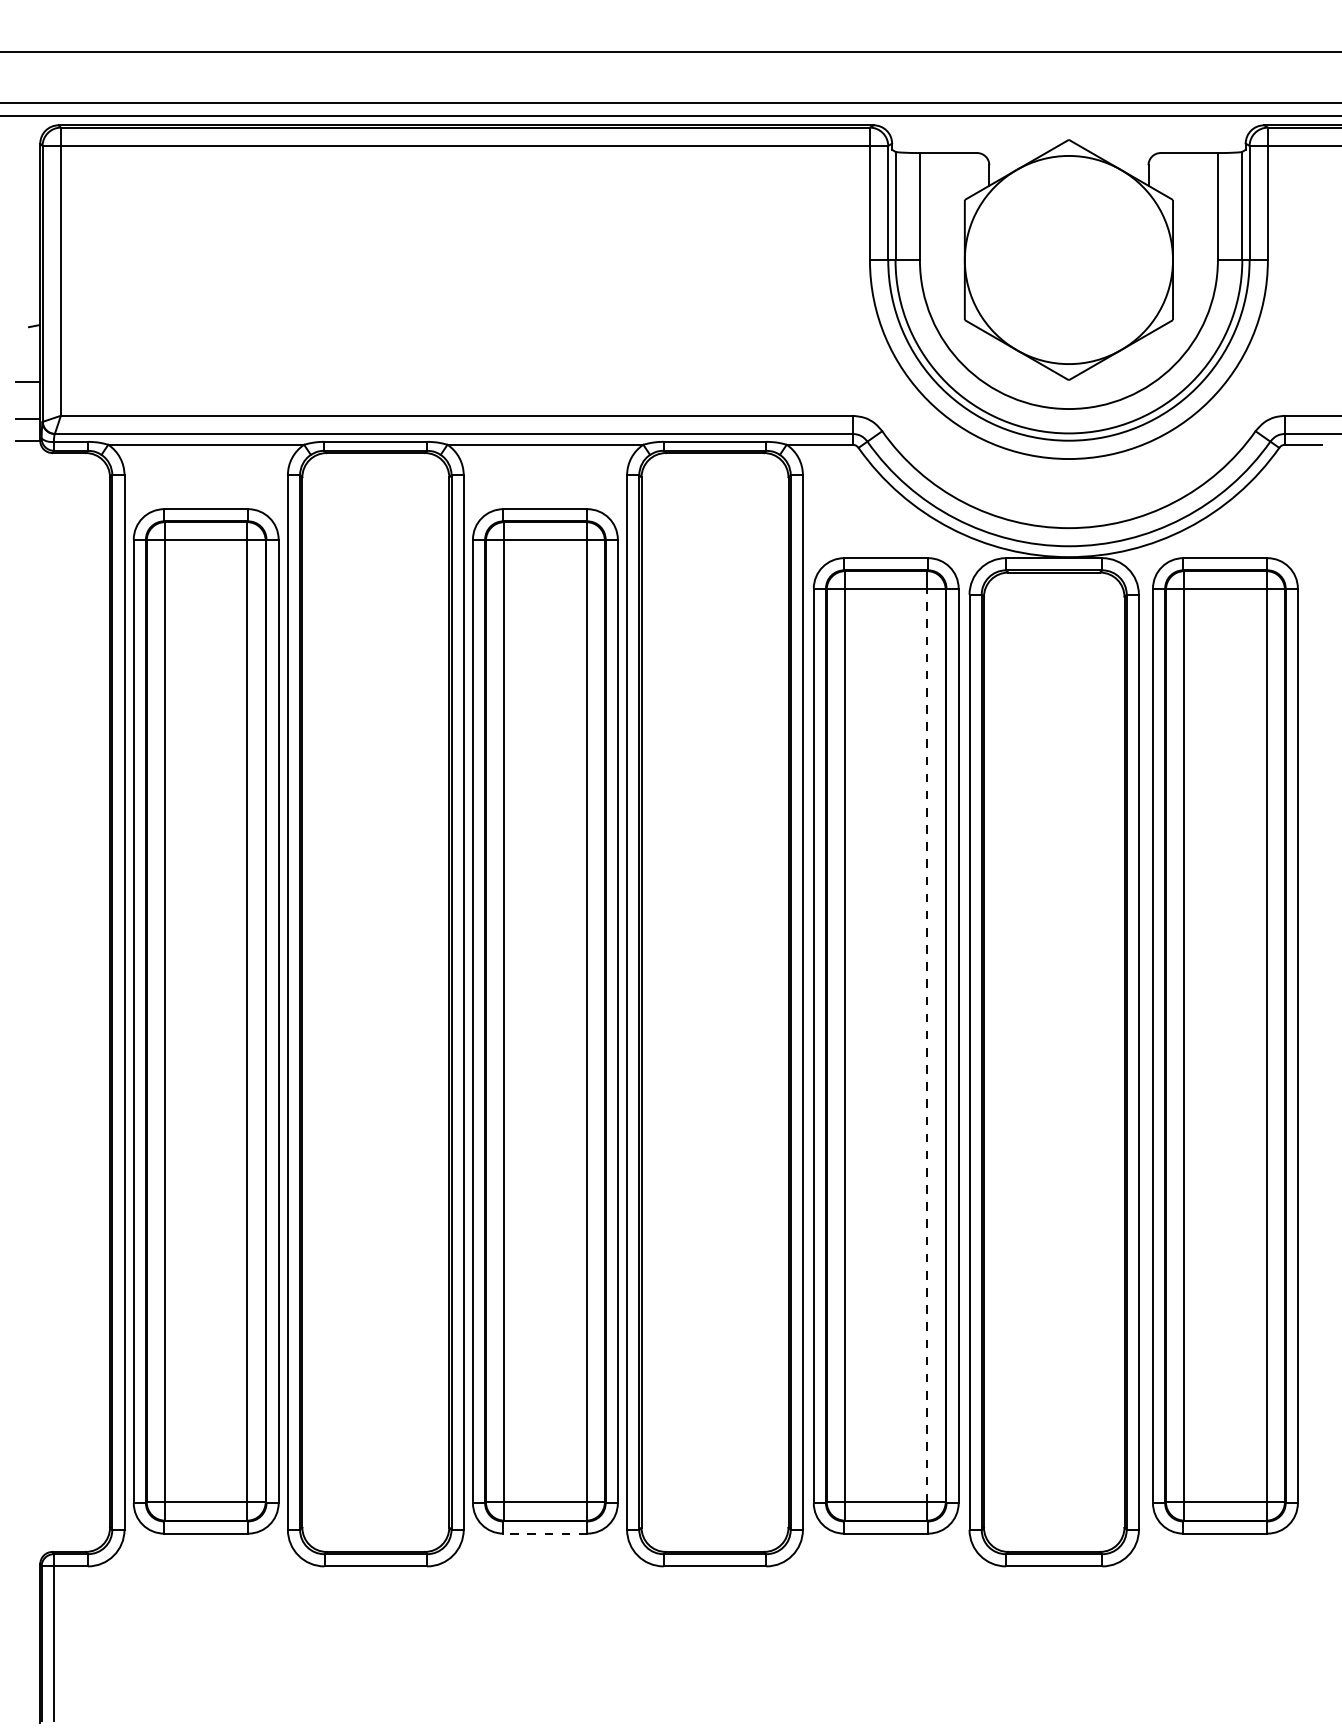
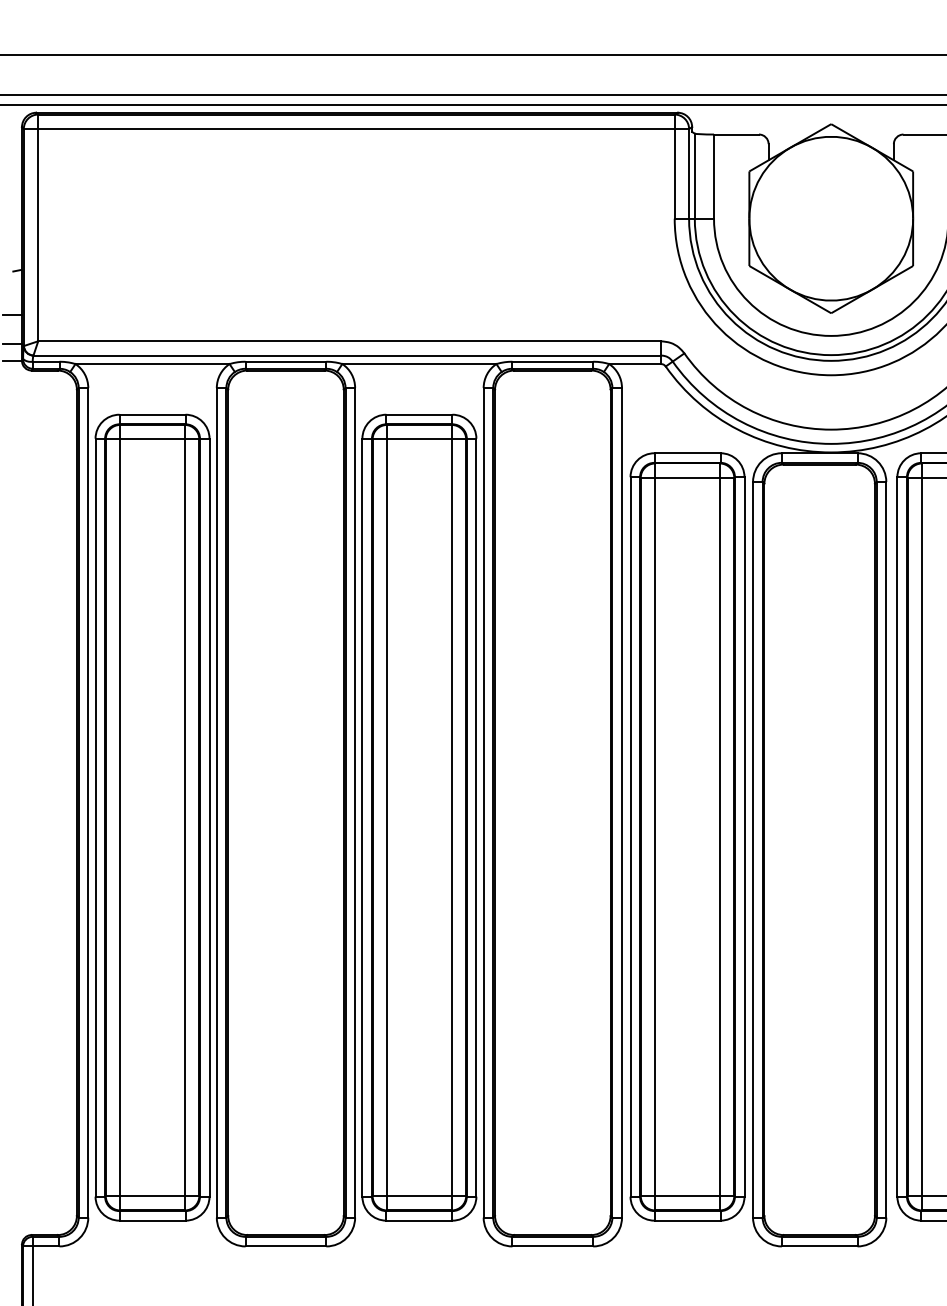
line: (927, 1045) -> (719, 836), dashed -> solid
line: (545, 1533) -> (419, 1220), dashed -> solid

